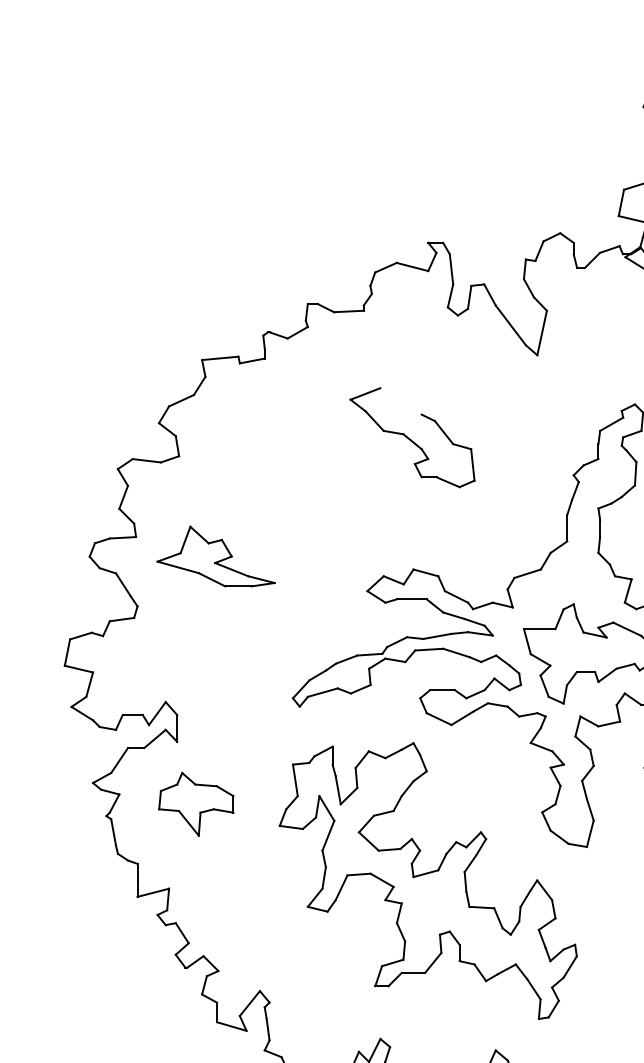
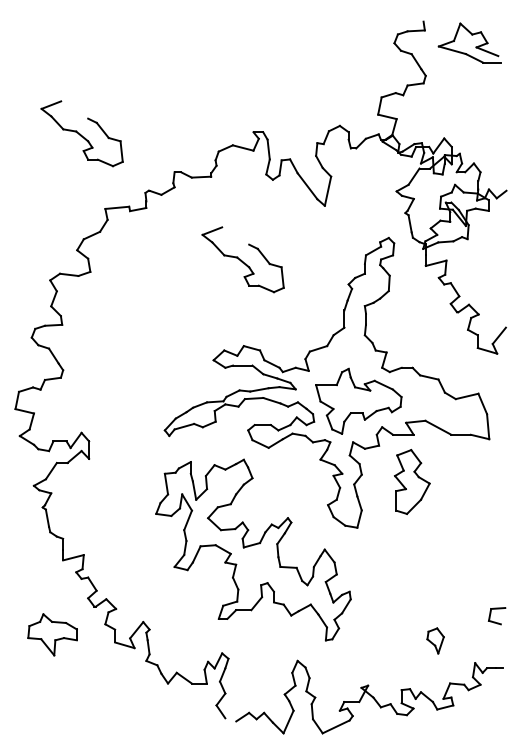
part: (165, 244) -> (81, 133), added
part: (215, 556) -> (114, 337), removed
part: (196, 803) -> (52, 634), moved

